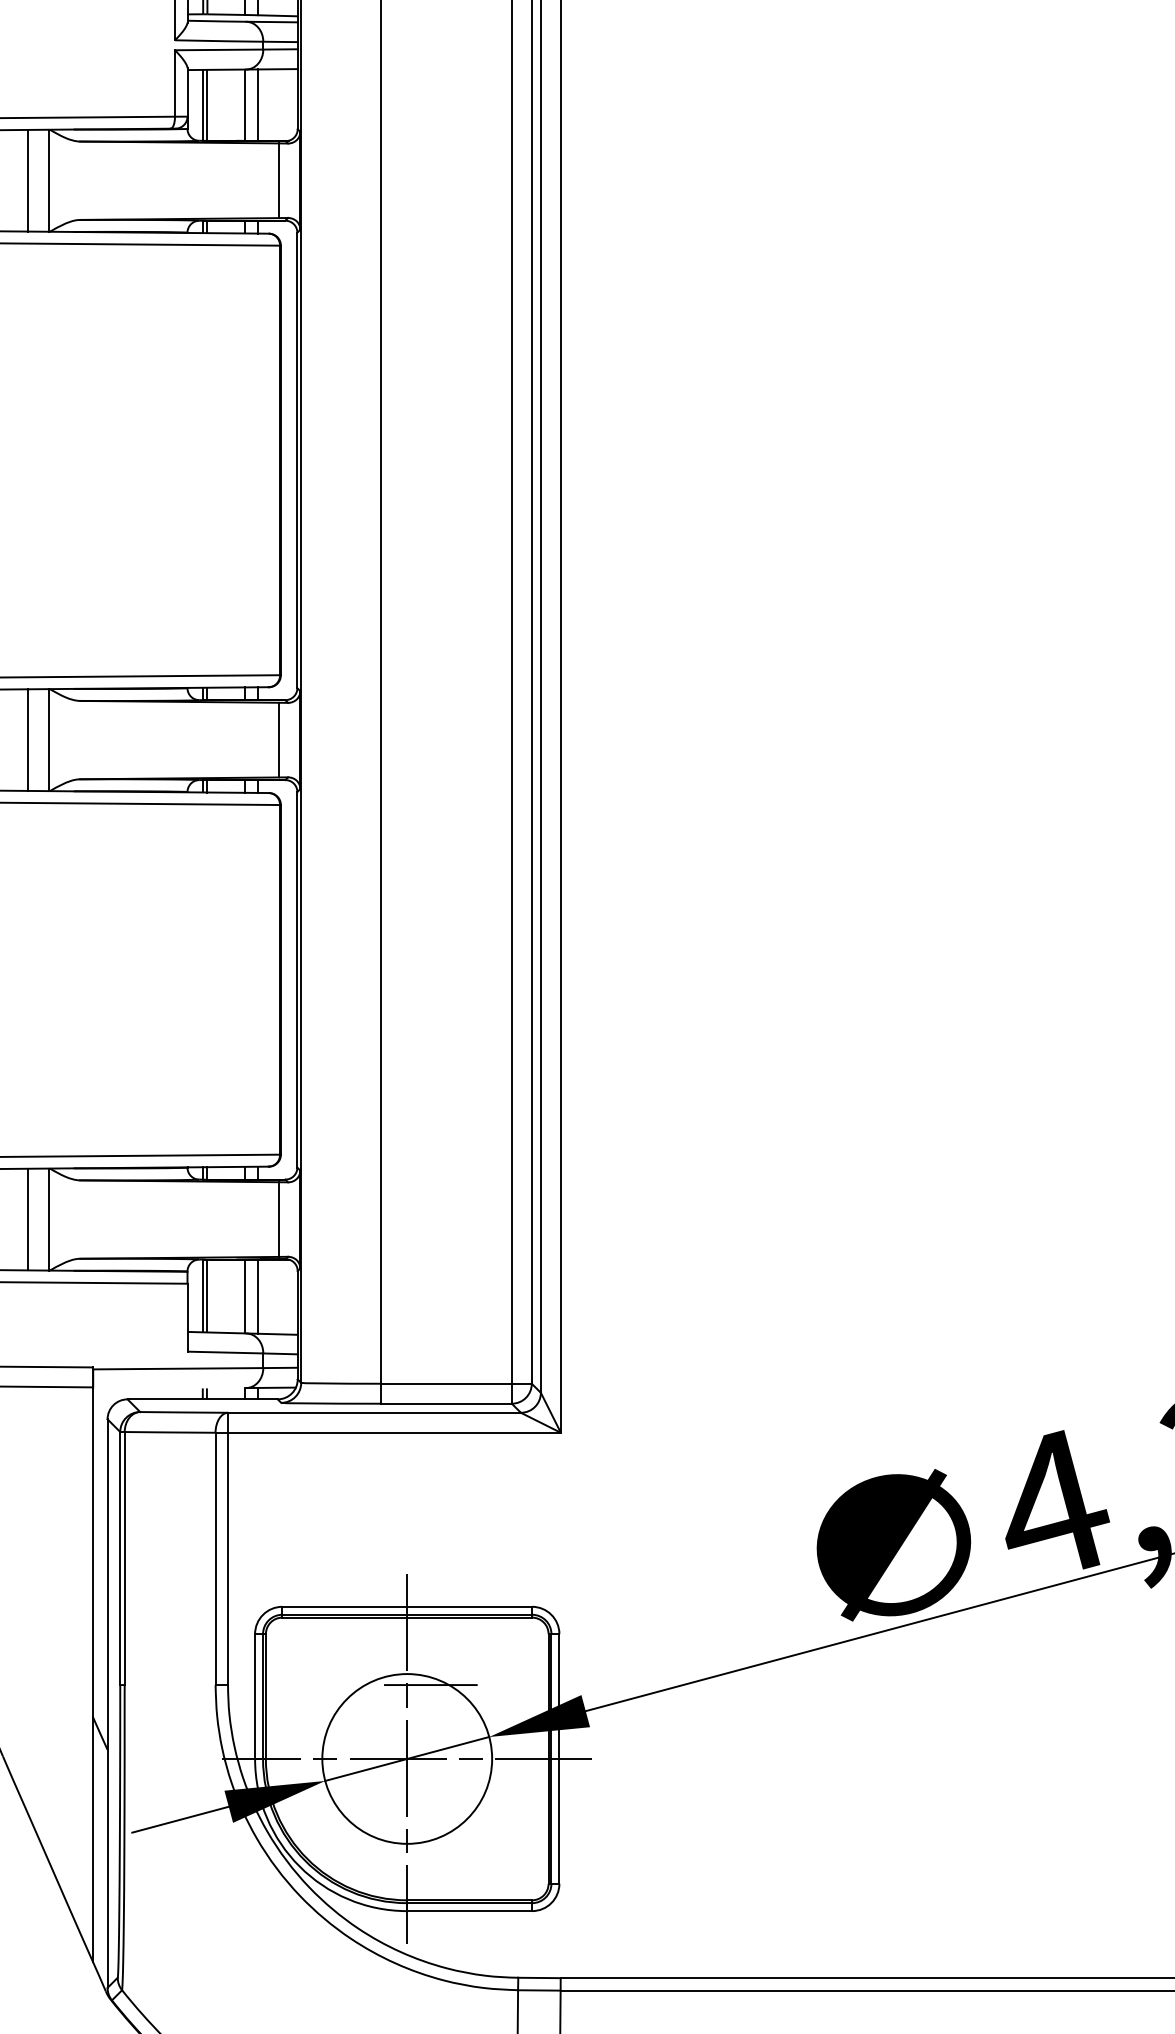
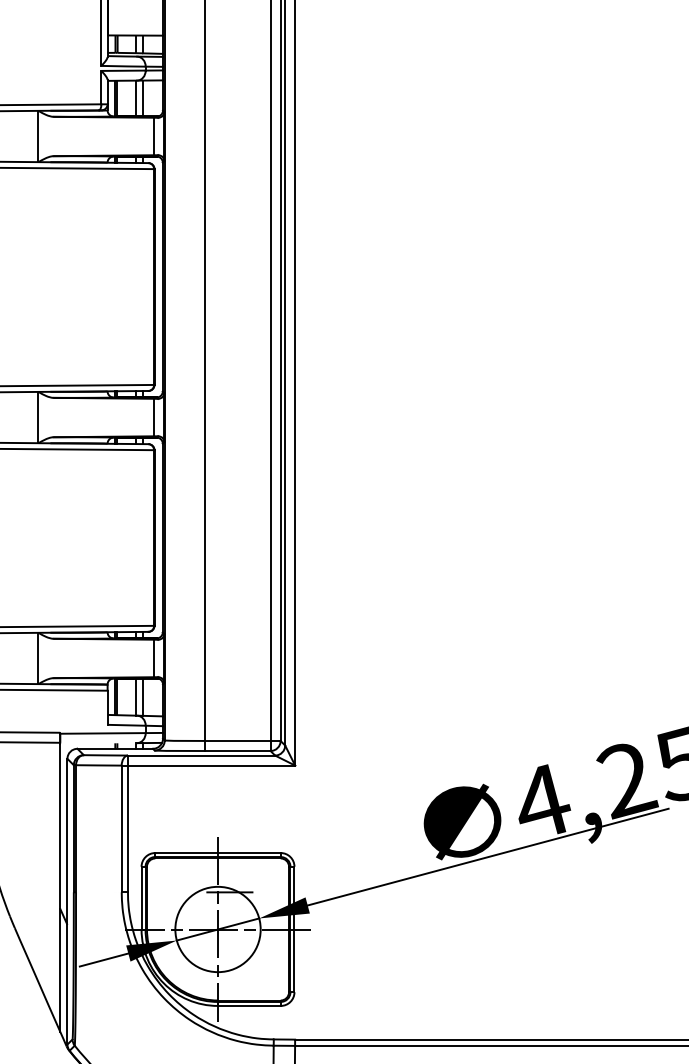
line: (28, 180) -> (27, 136), removed
line: (28, 739) -> (27, 417), removed
line: (28, 1219) -> (27, 658), removed

